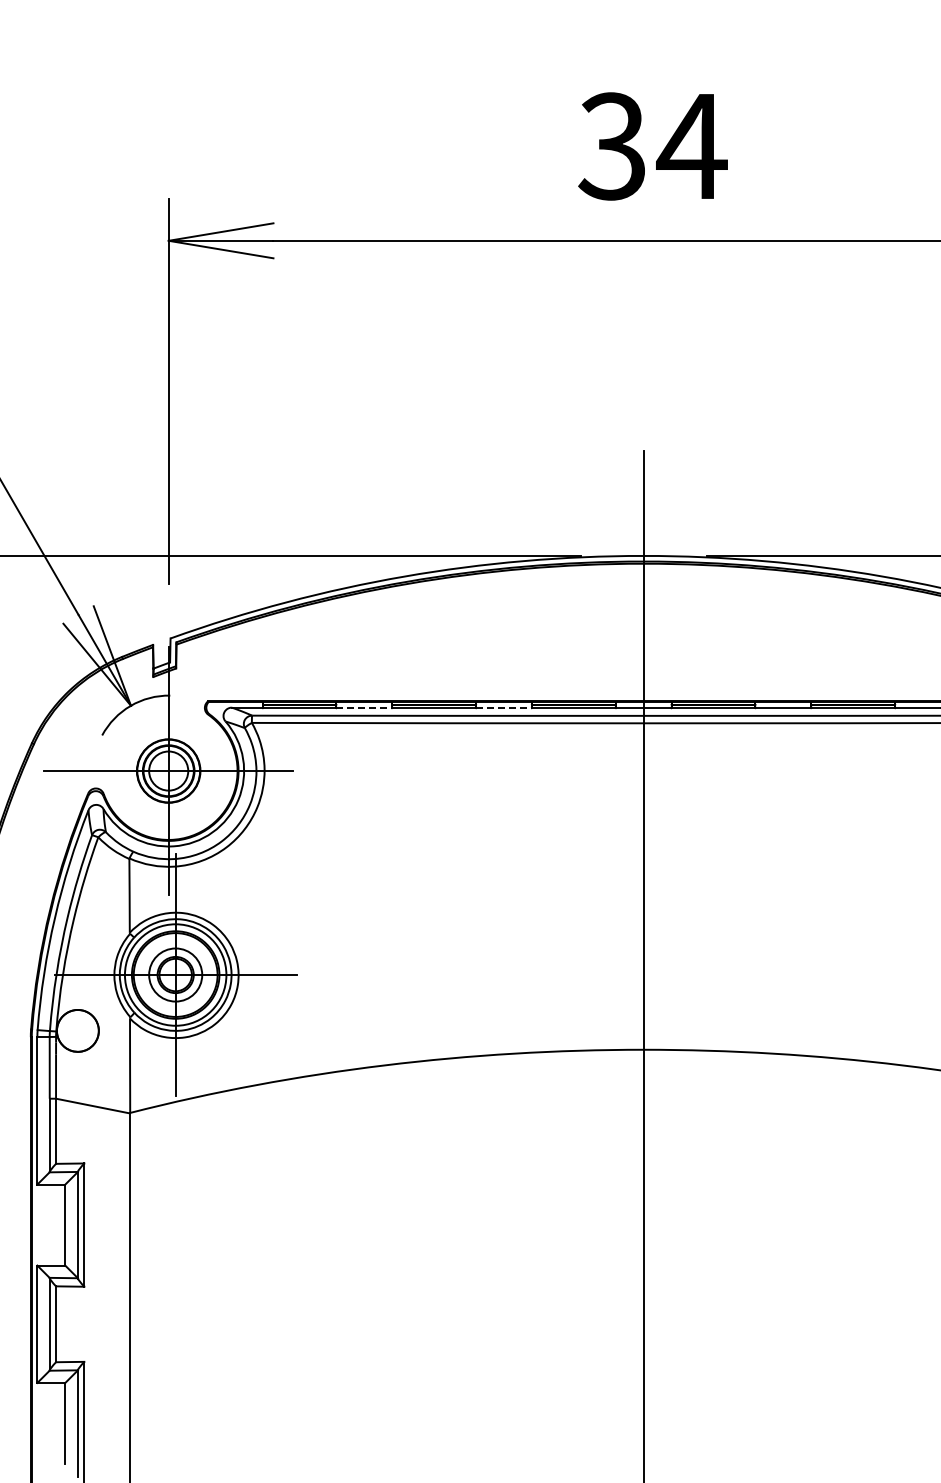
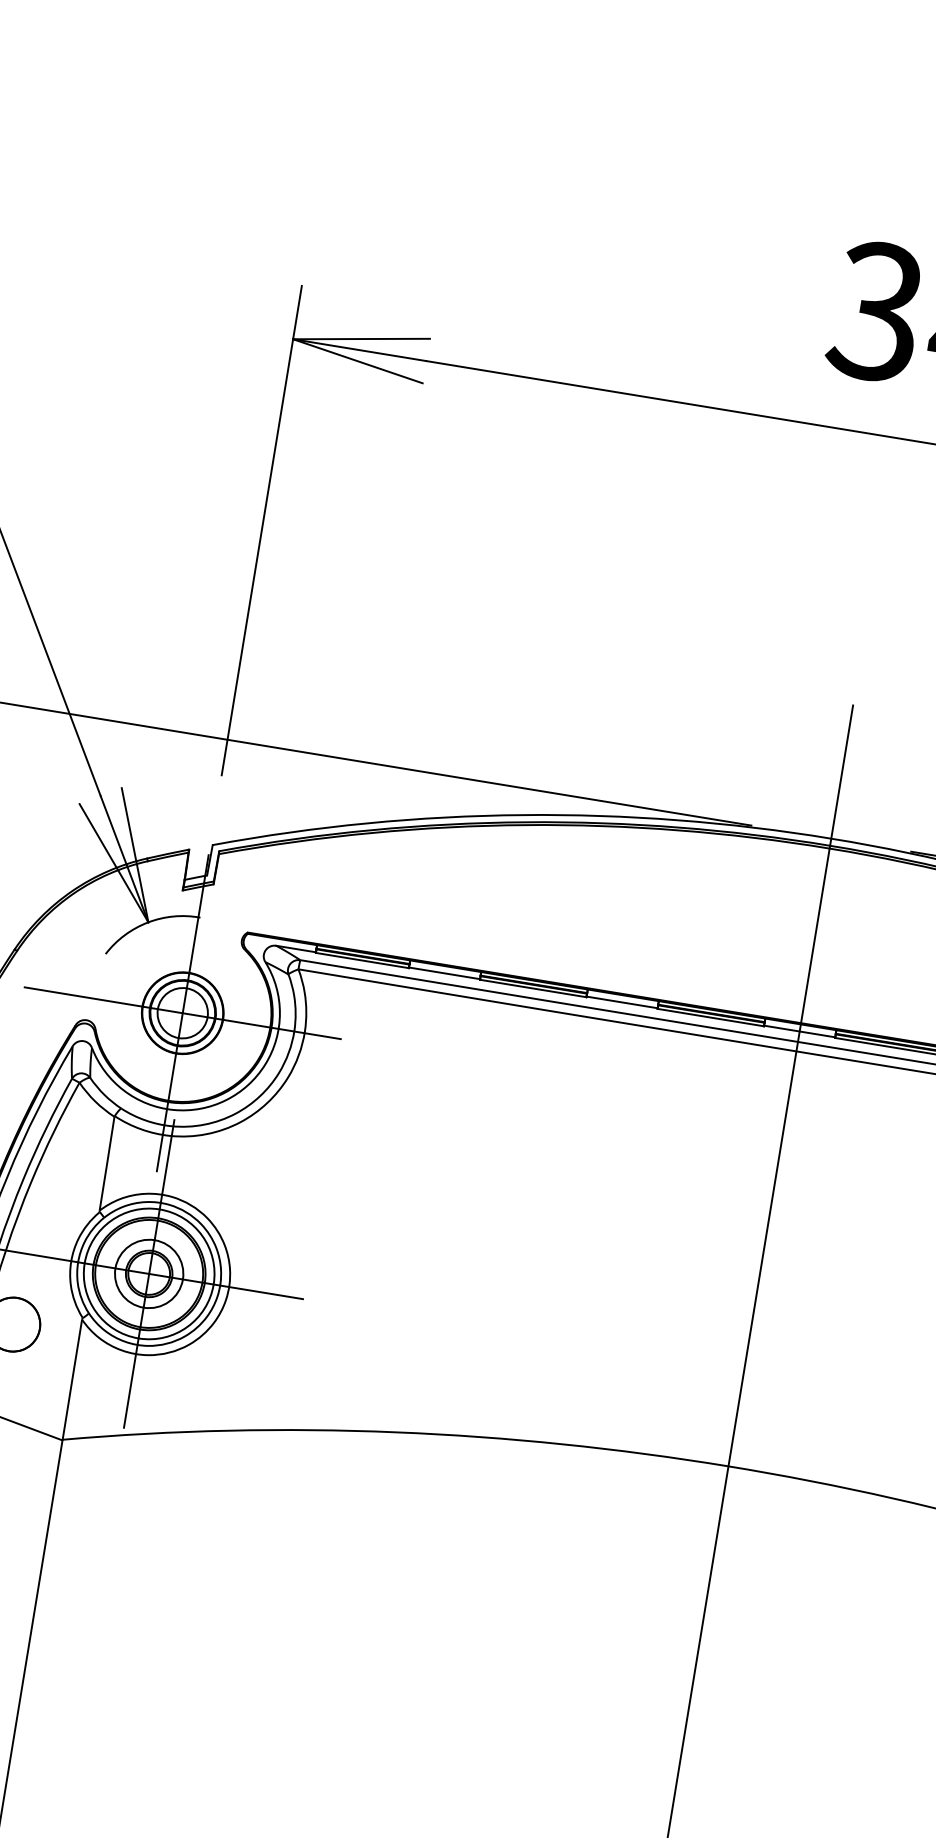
line: (364, 707) -> (444, 973), dashed -> solid
line: (503, 707) -> (621, 1002), dashed -> solid

